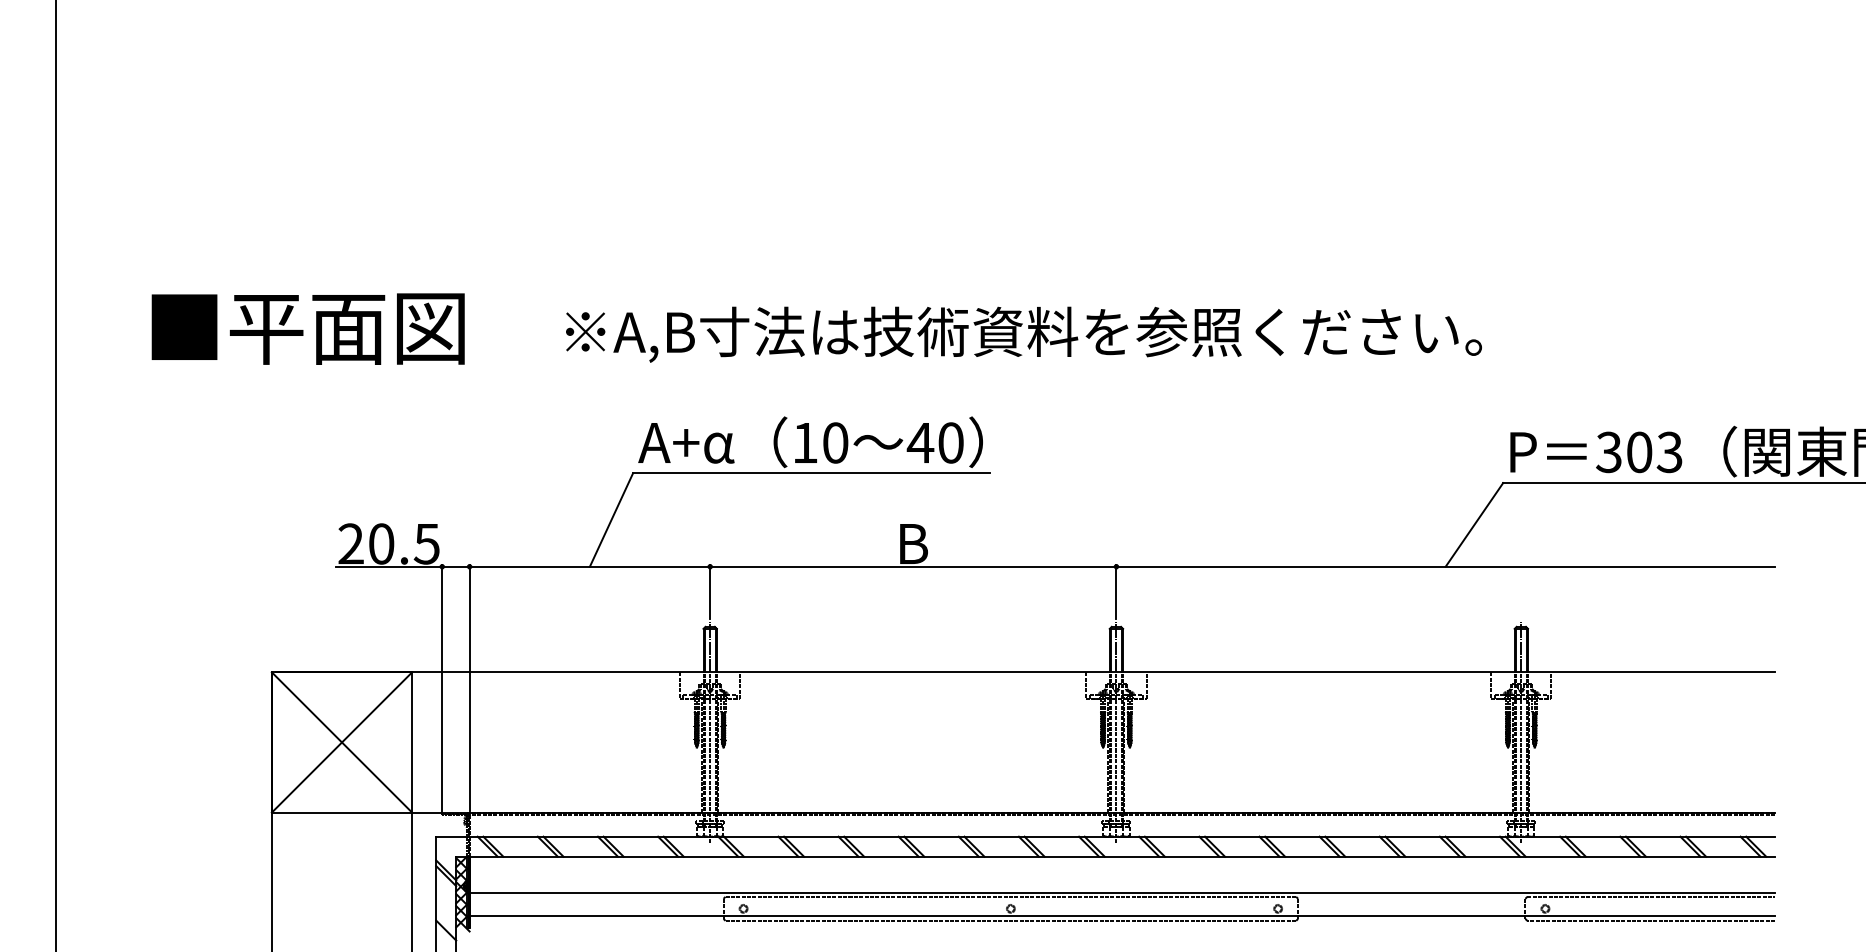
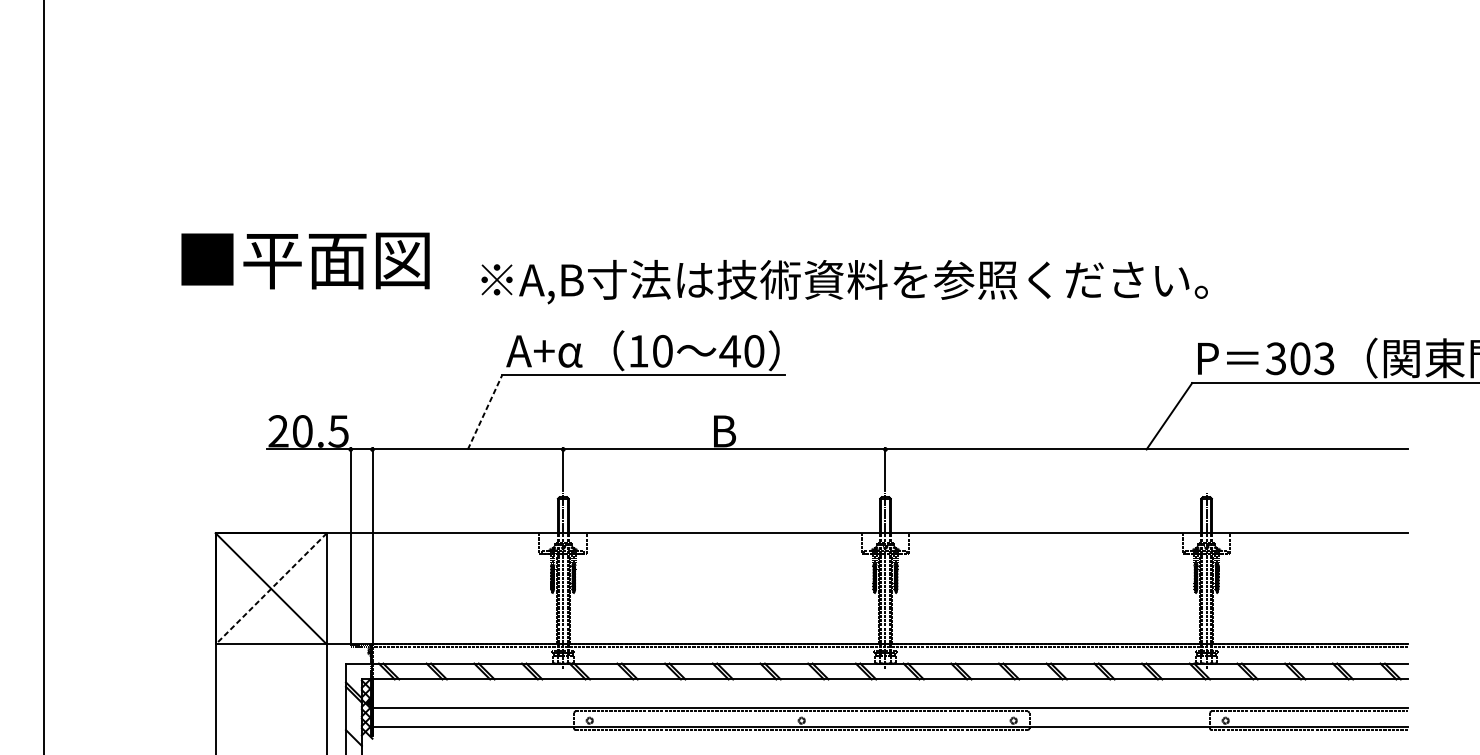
text: (307, 328) -> (304, 260), moved
text: (1023, 334) -> (844, 281), moved
line: (611, 519) -> (485, 411), solid -> dashed
line: (341, 742) -> (270, 588), solid -> dashed

